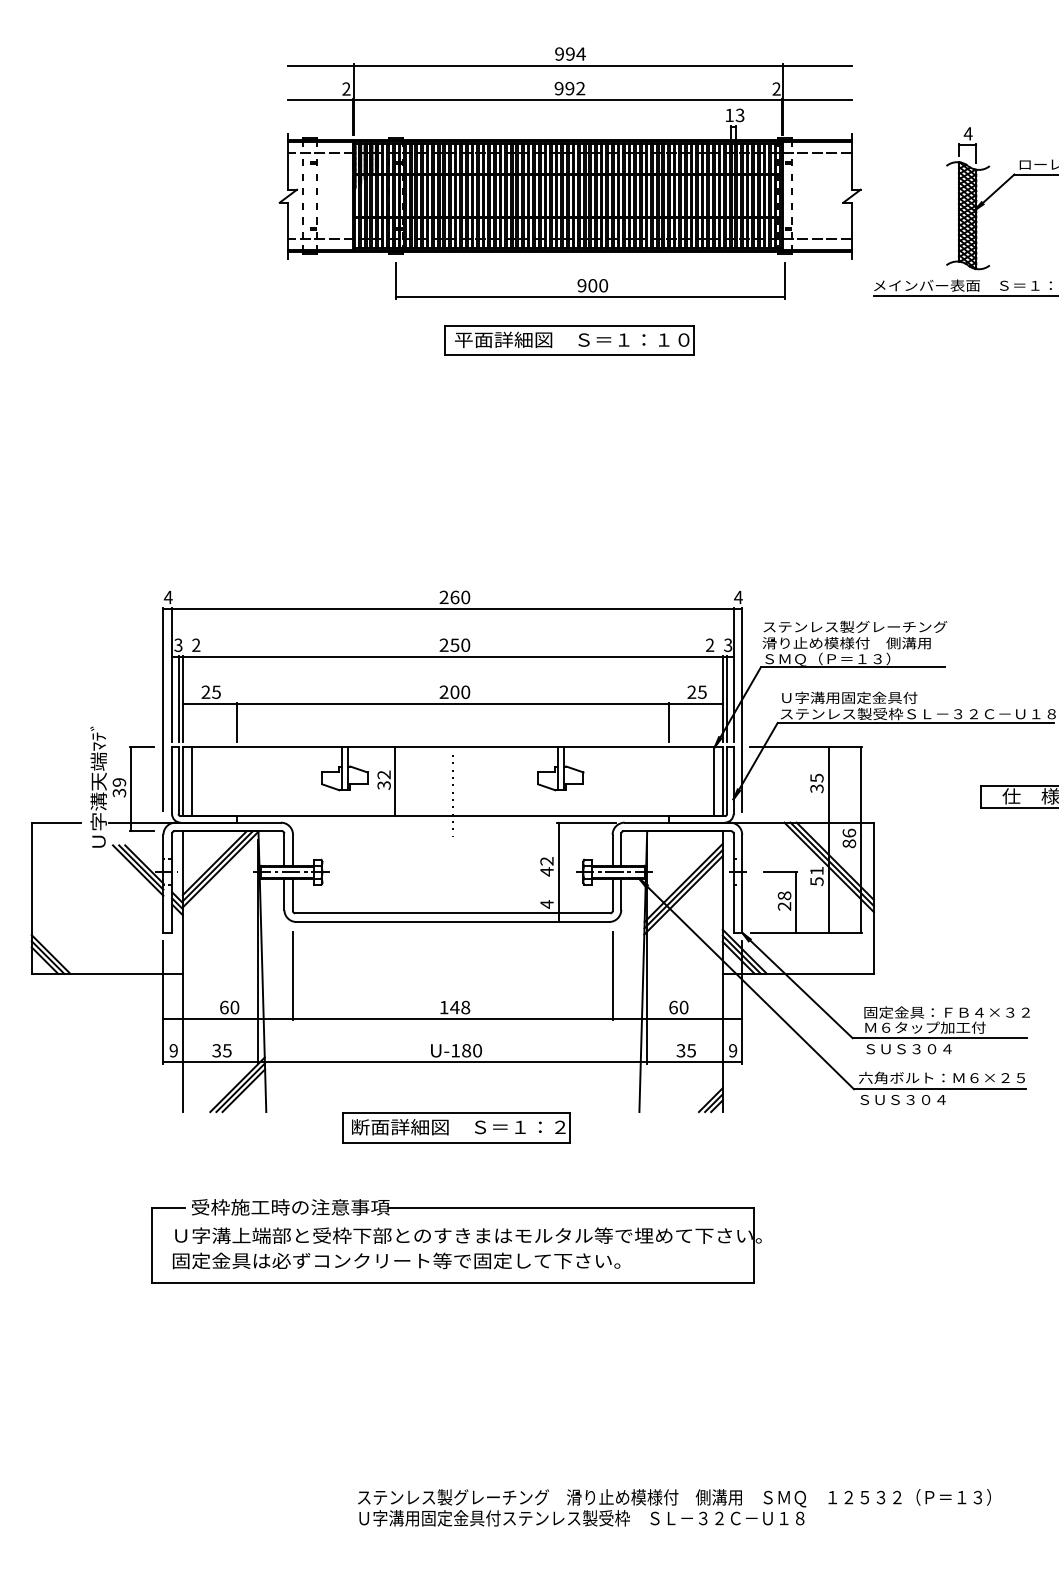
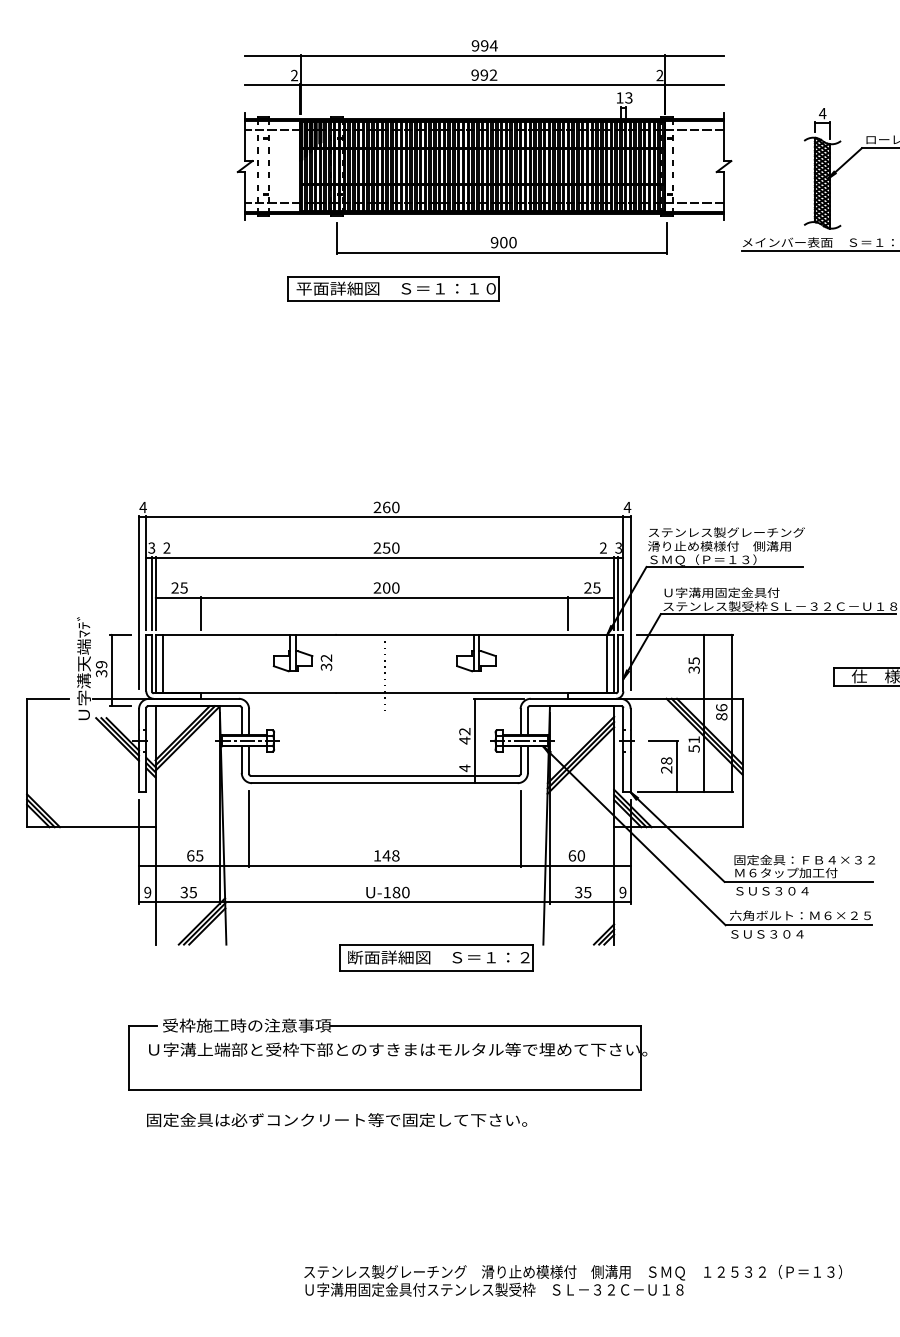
part: (568, 339) -> (393, 288), moved
line: (395, 781) -> (336, 663), removed
text: (234, 1007) -> (199, 855), 60 -> 65
part: (455, 1127) -> (436, 957), moved
text: (397, 1261) -> (337, 1120), moved

